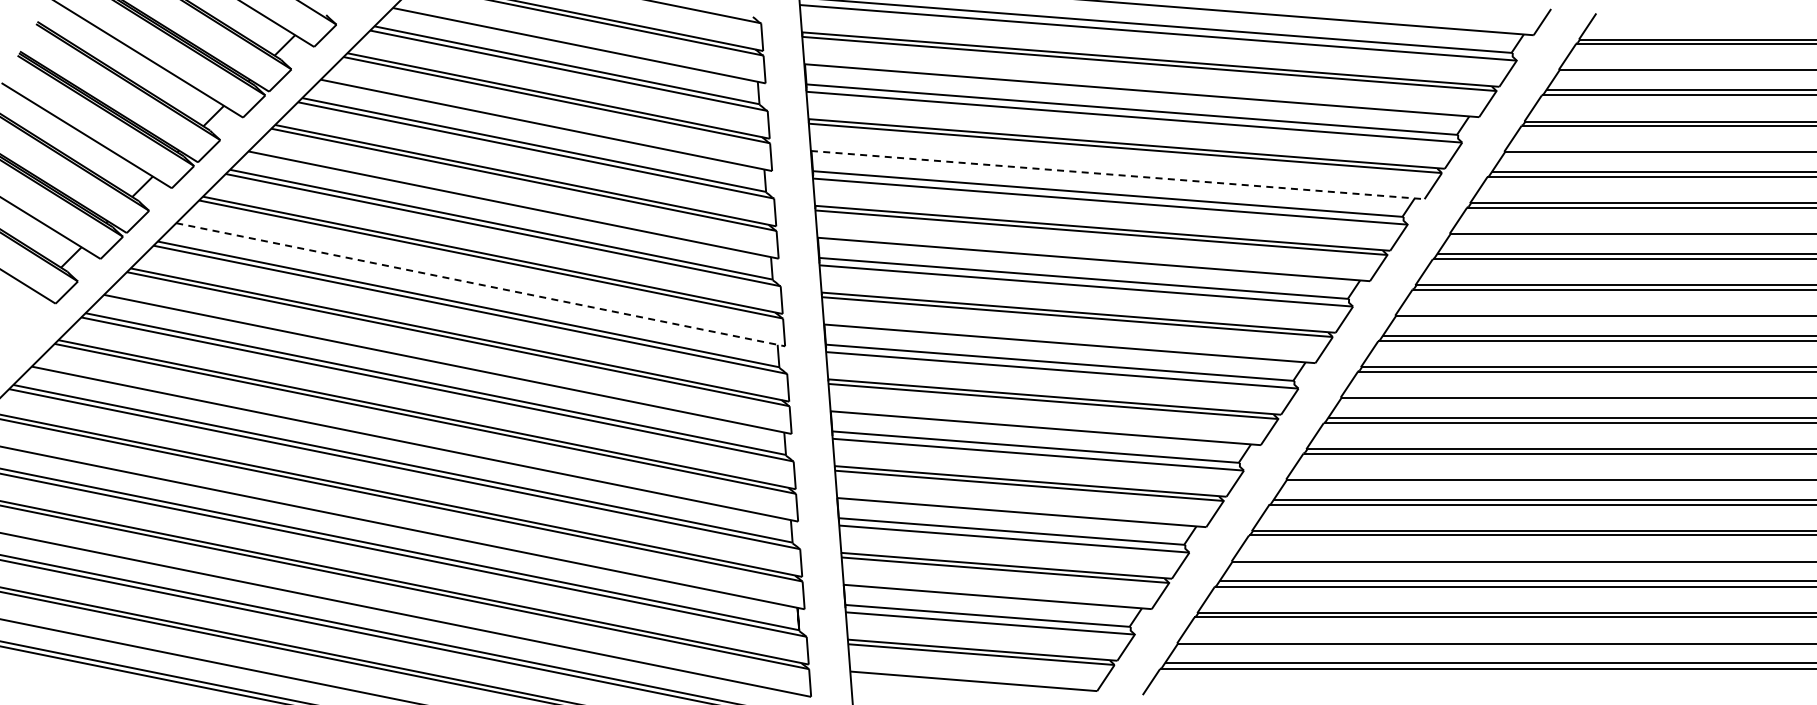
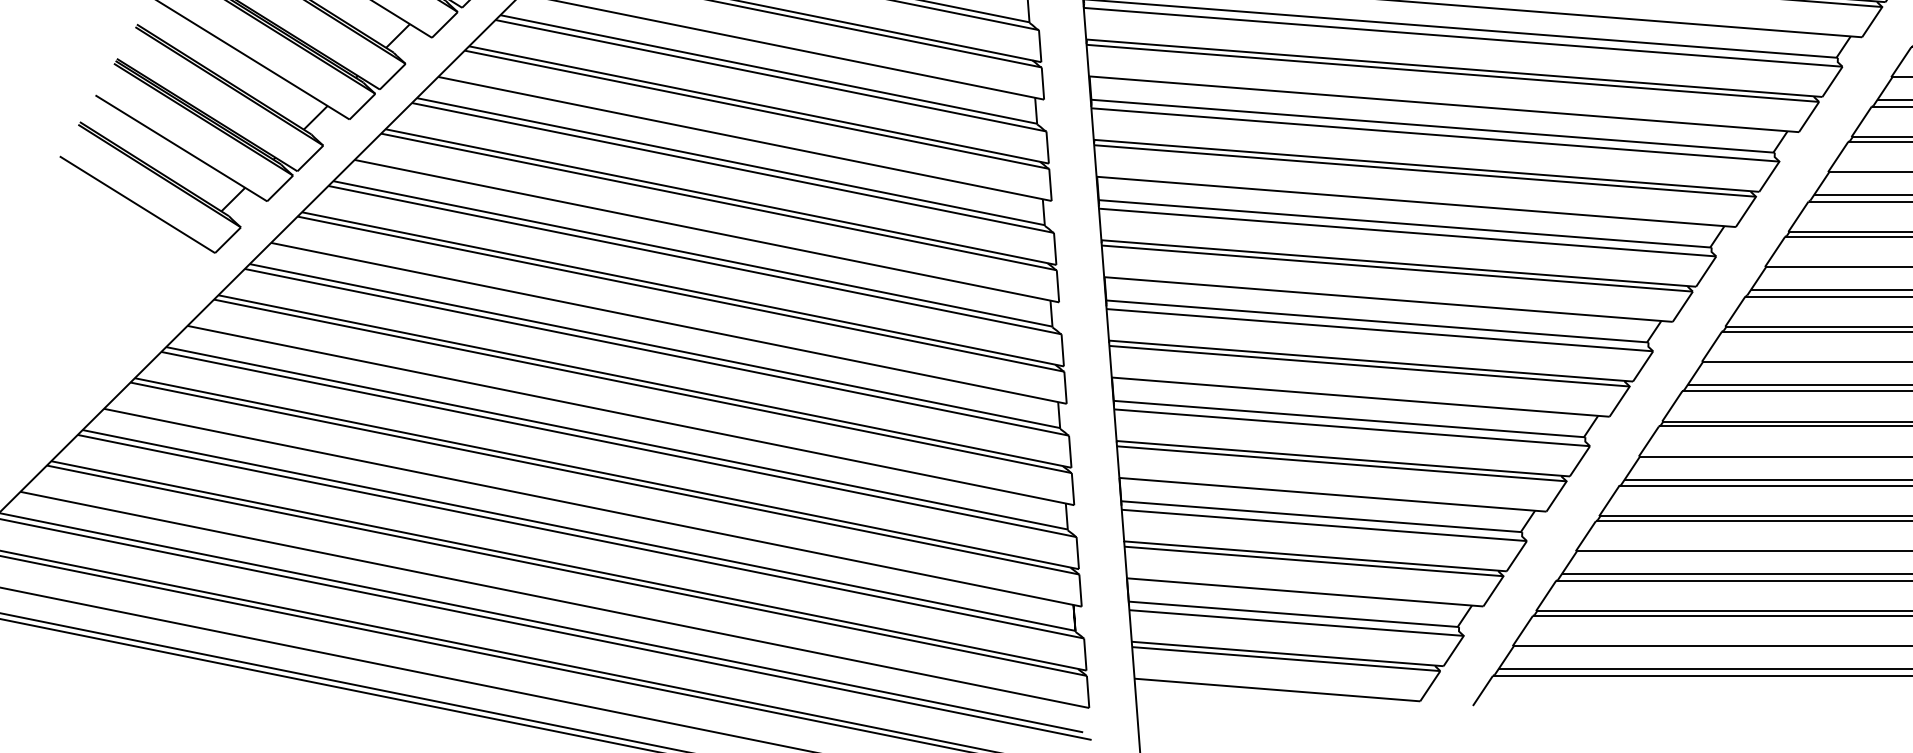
line: (1117, 175) -> (1443, 104), dashed -> solid
line: (480, 284) -> (706, 230), dashed -> solid

